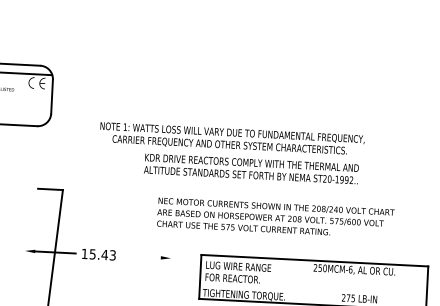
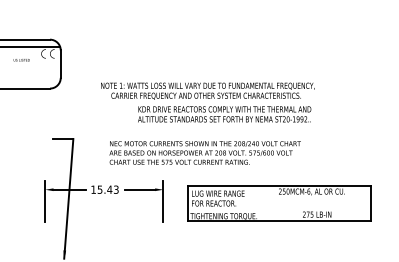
text: (274, 217) -> (204, 152), moved
line: (141, 256) -> (139, 189), added
line: (24, 265) -> (45, 201), added
line: (170, 272) -> (163, 201), added

